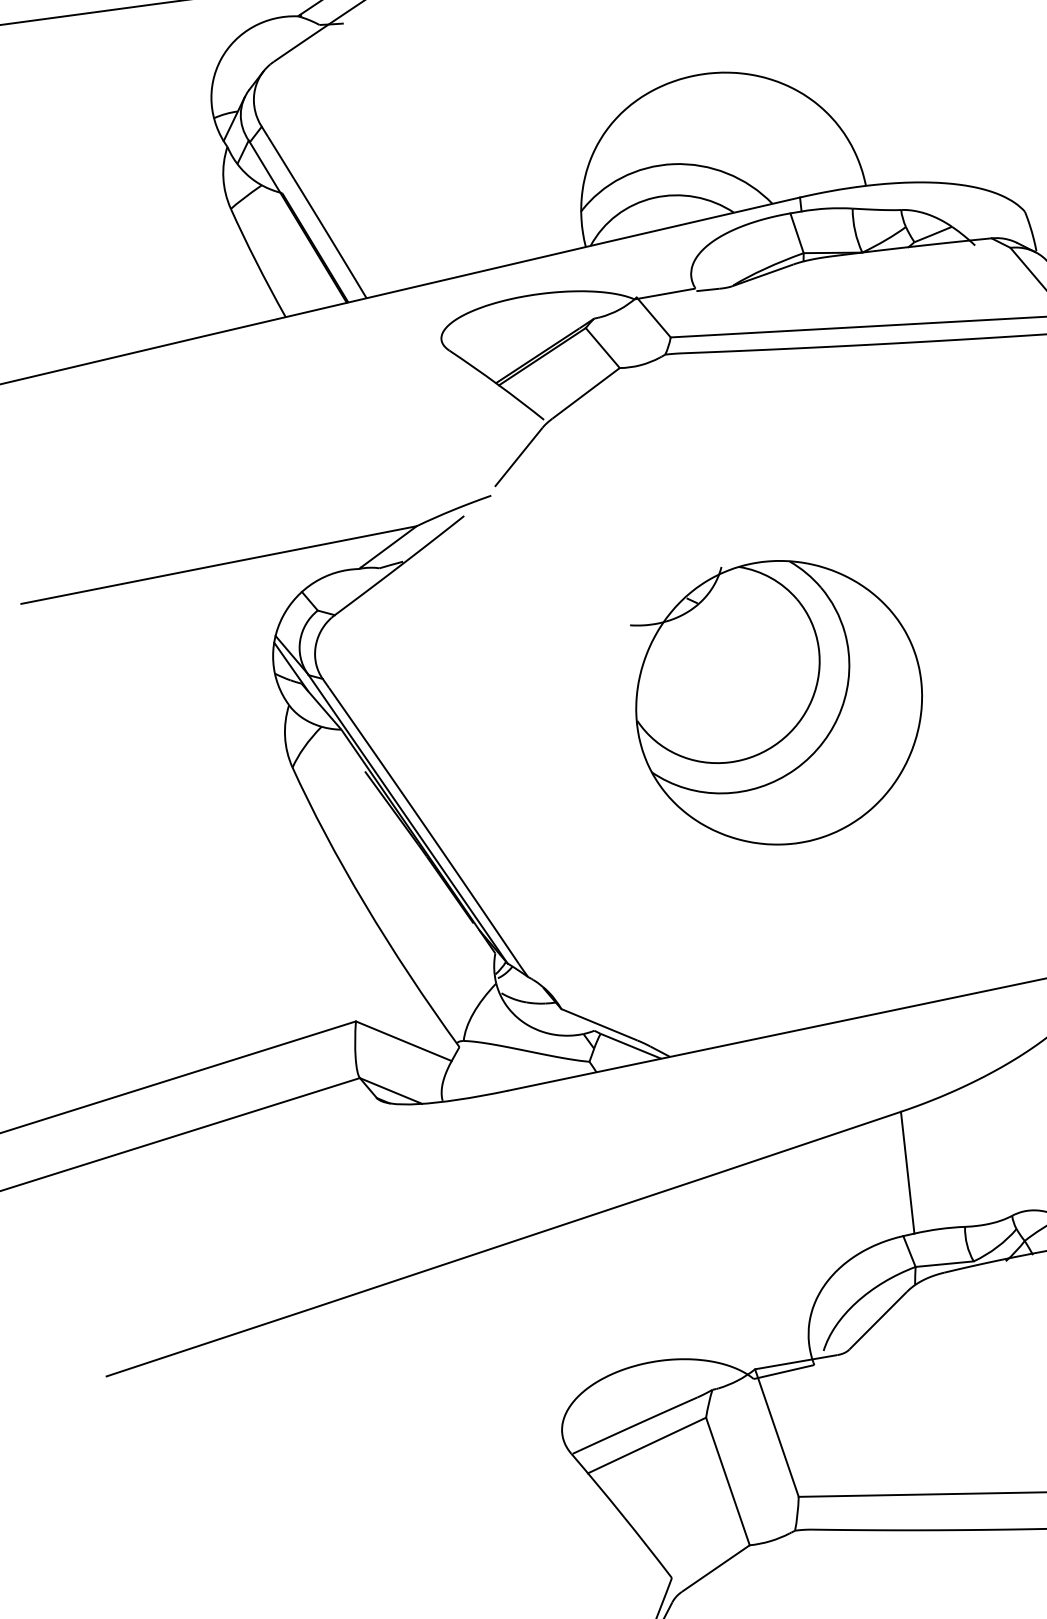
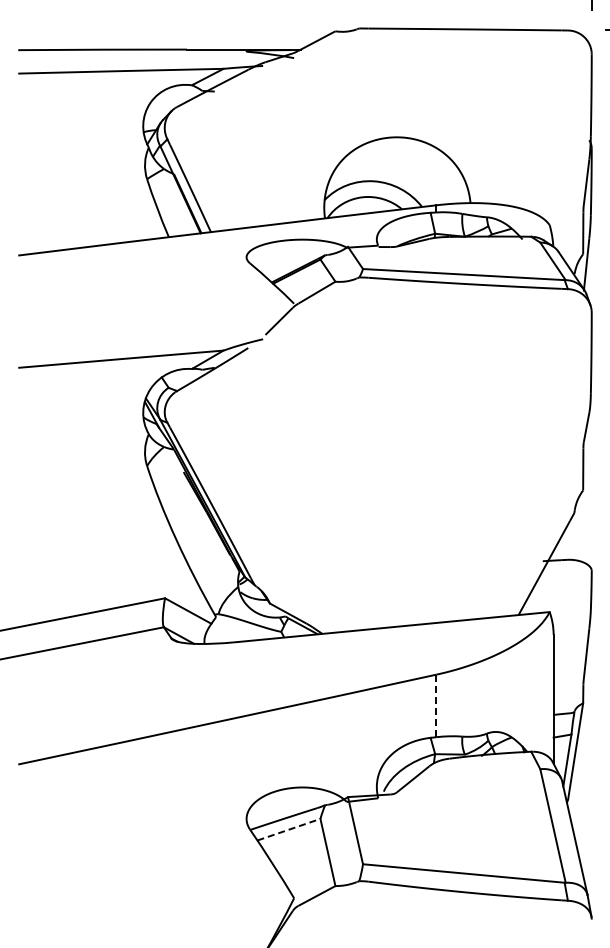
part: (779, 702) -> (397, 460), removed
line: (907, 1171) -> (436, 705), solid -> dashed
line: (648, 1444) -> (289, 829), solid -> dashed

